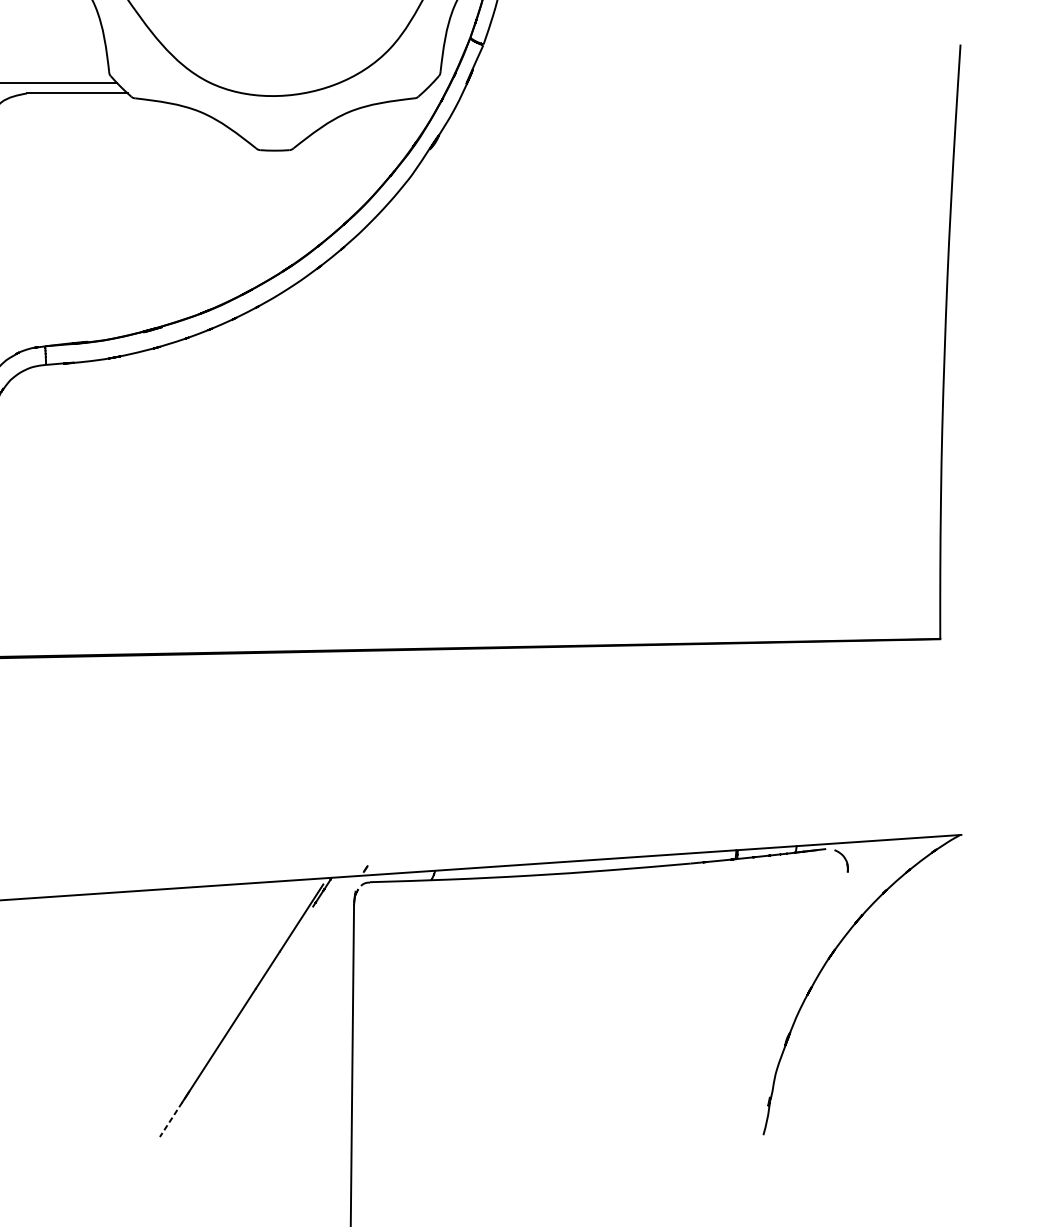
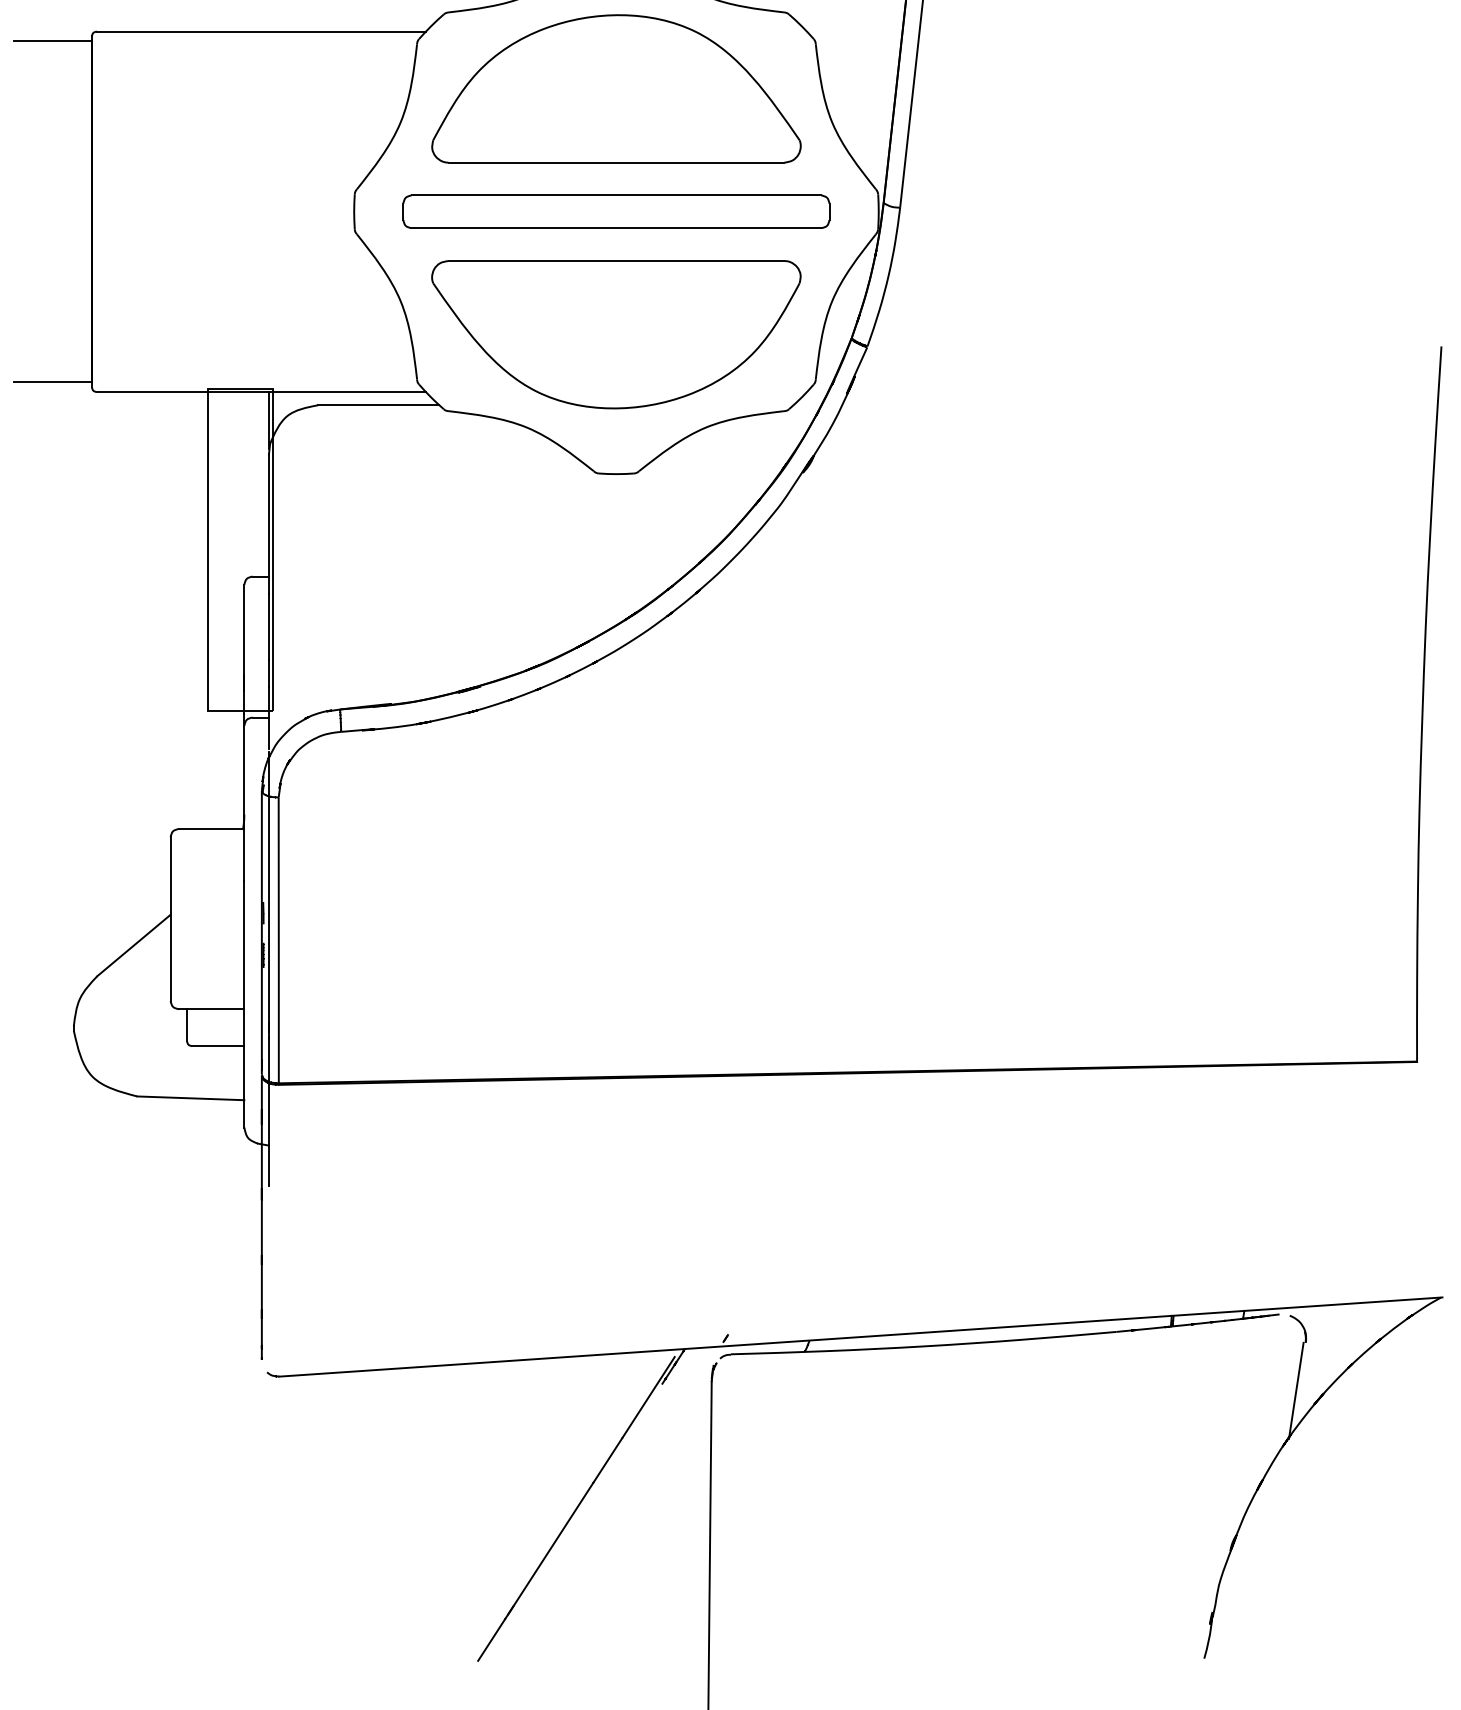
line: (839, 912) -> (1295, 1390), added
line: (171, 1120) -> (491, 1640), dashed -> solid

